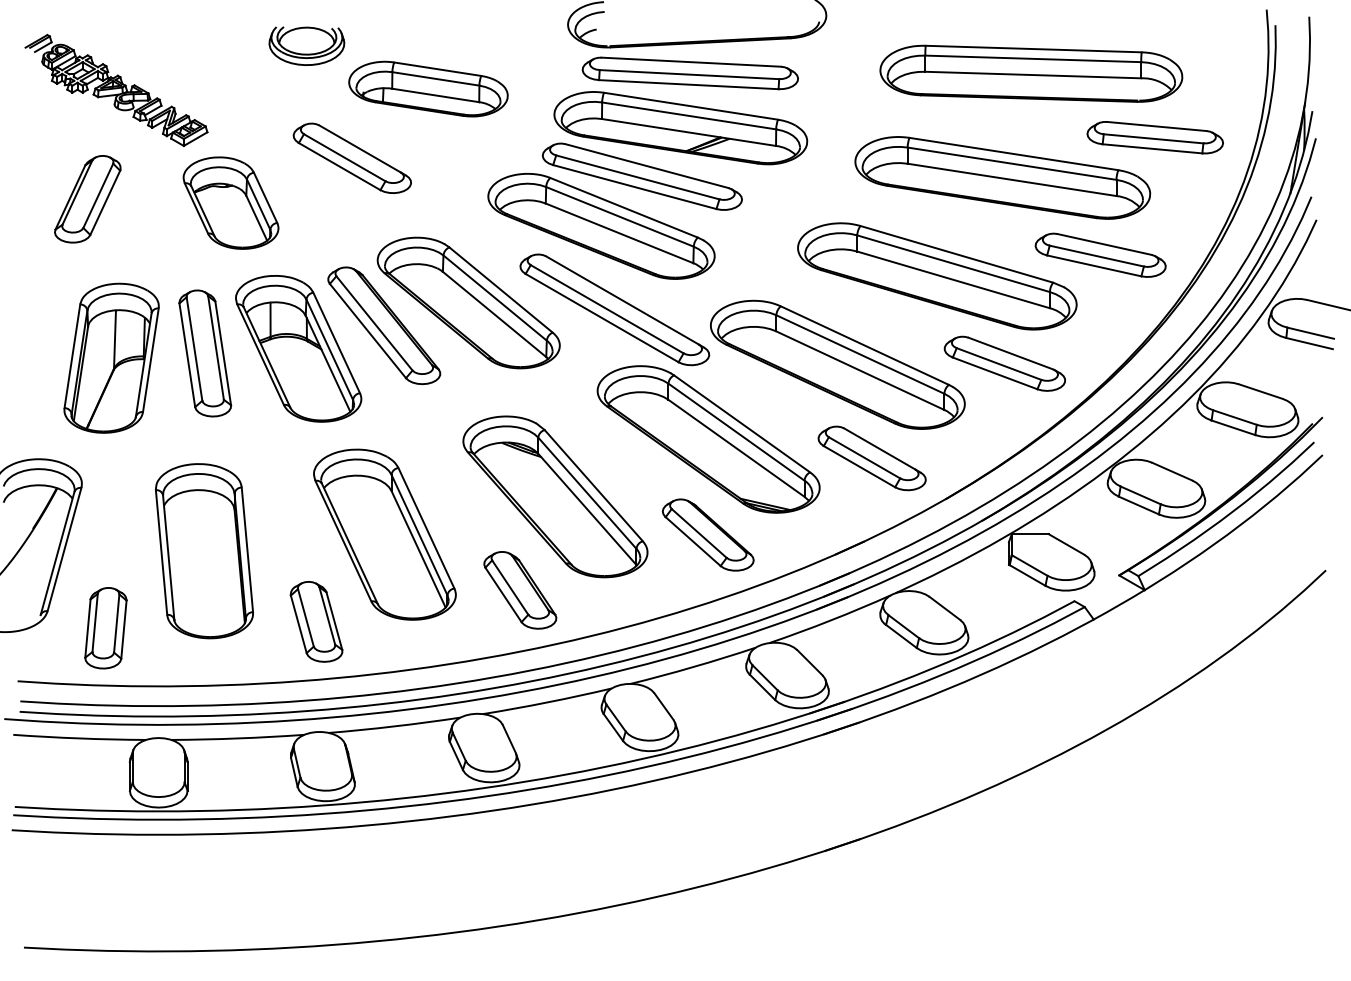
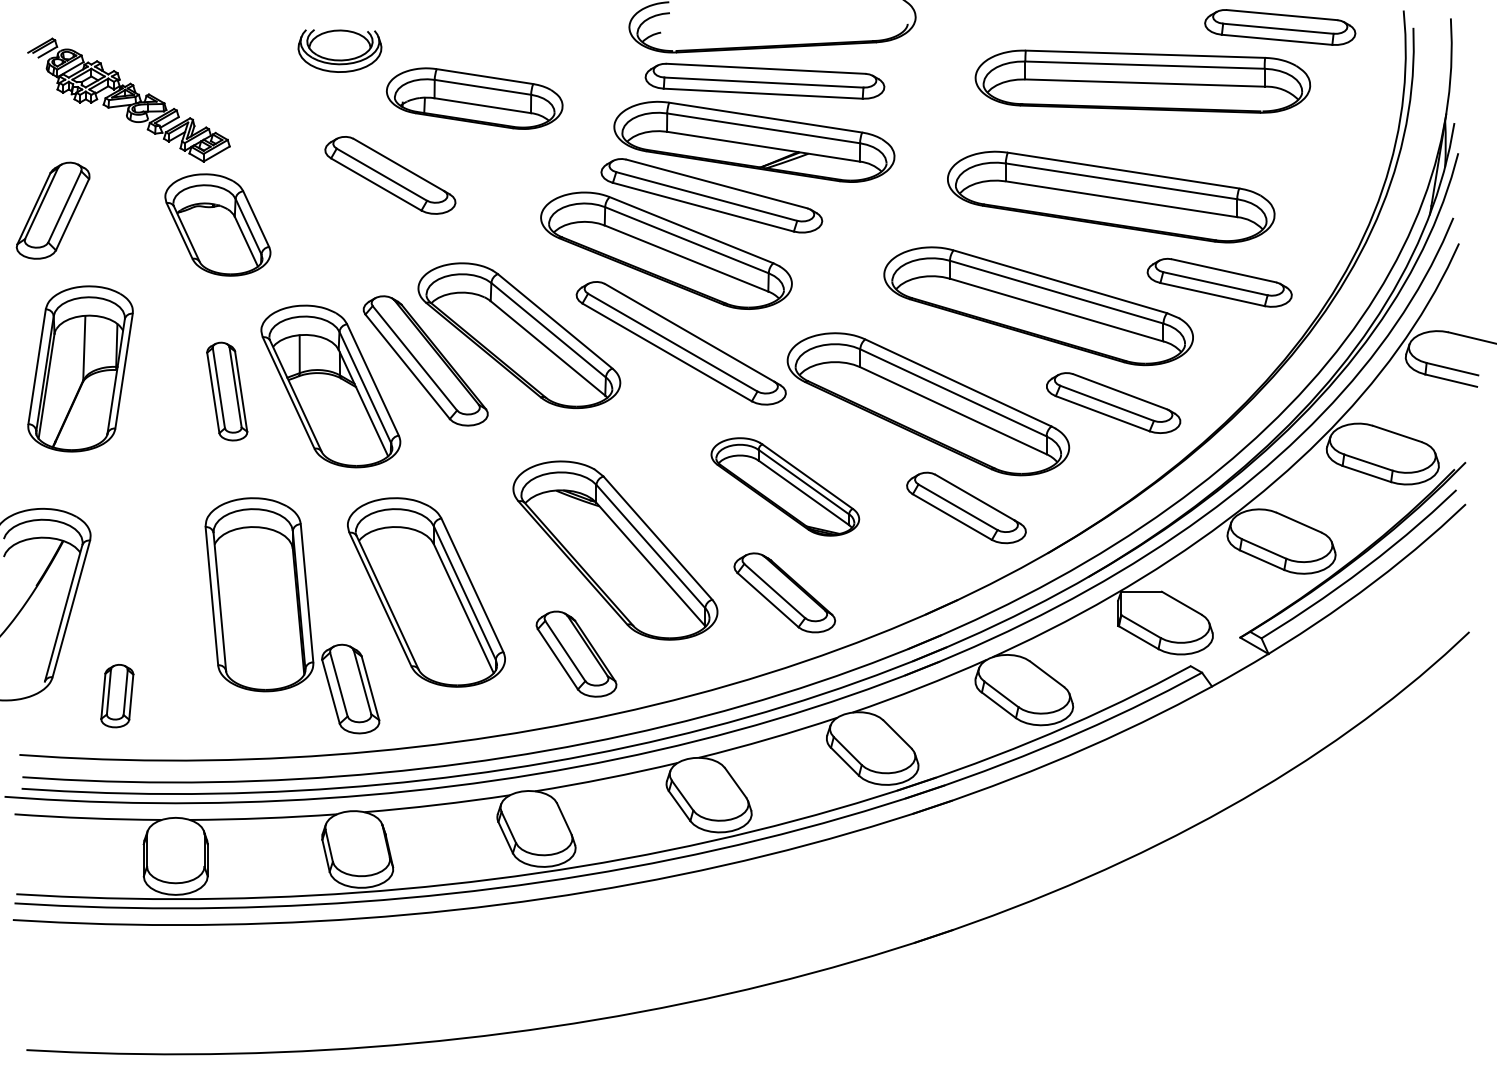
part: (1155, 137) -> (1280, 27), moved
part: (87, 199) -> (52, 210), moved
part: (230, 202) -> (217, 224), moved
part: (204, 353) -> (226, 391), size x0.7
part: (111, 357) -> (80, 368), moved
part: (708, 439) -> (785, 486), size x0.6
part: (204, 550) -> (259, 594), moved
part: (106, 627) -> (117, 695), size x0.7

